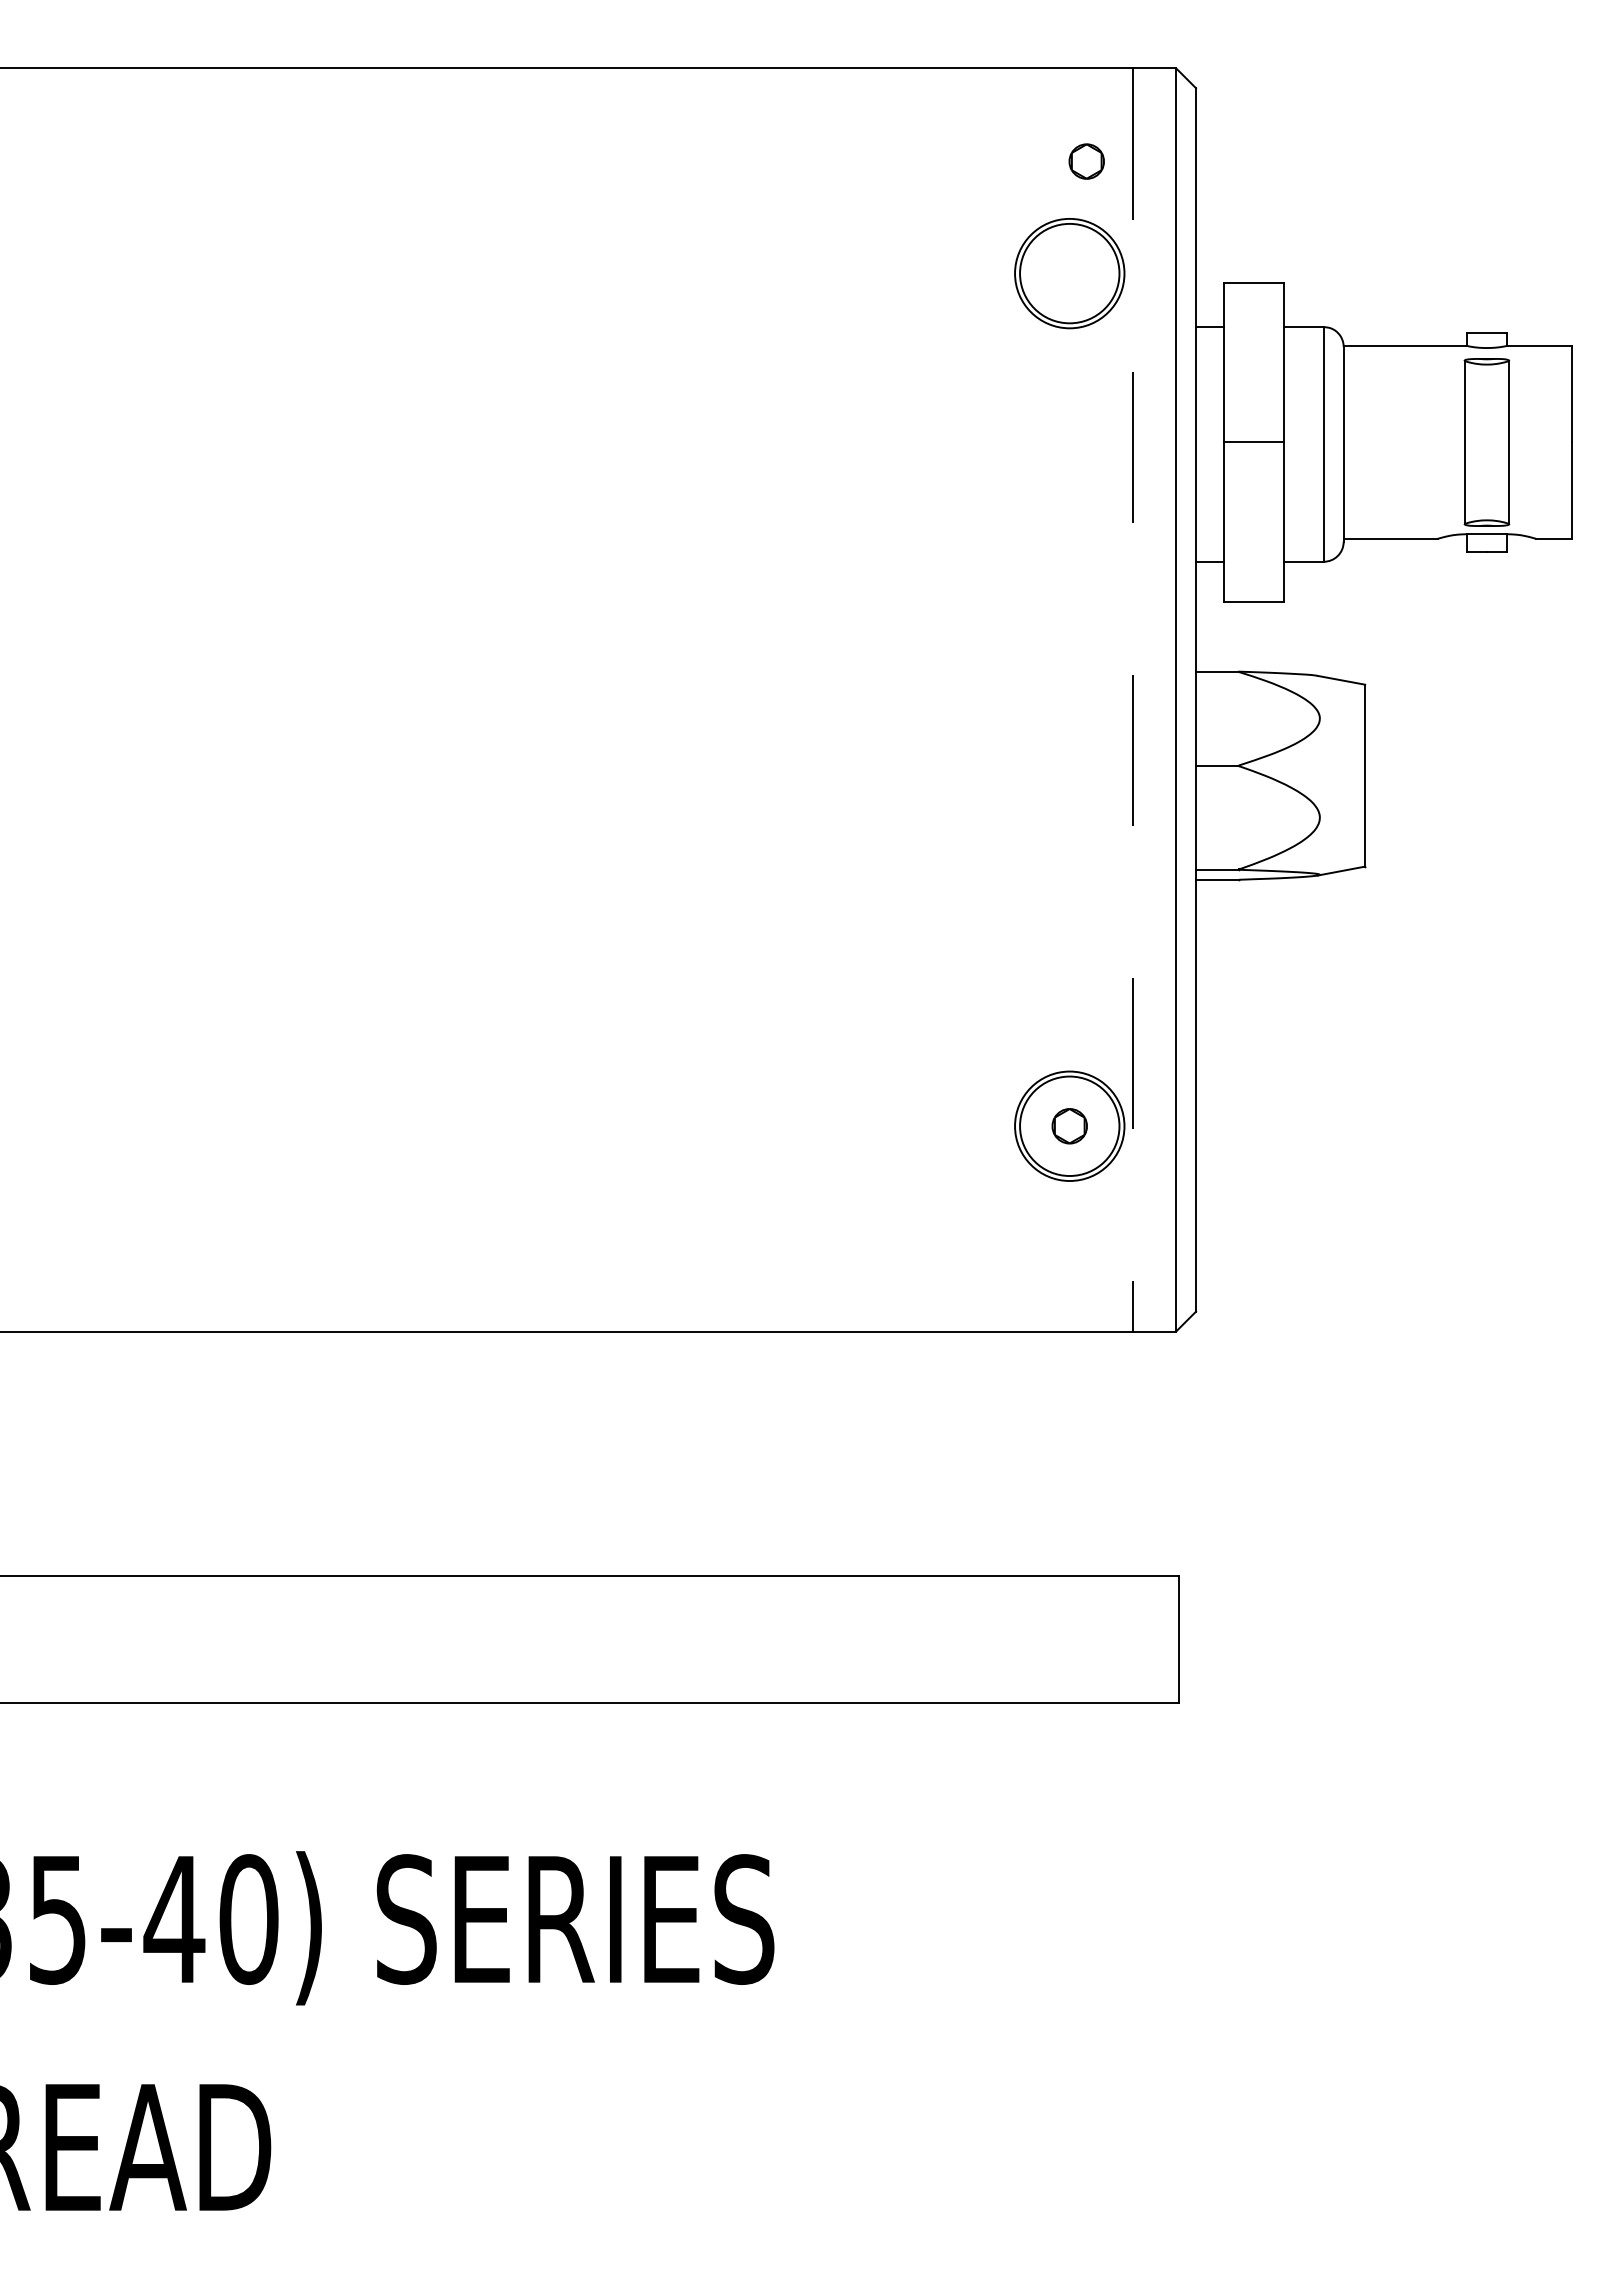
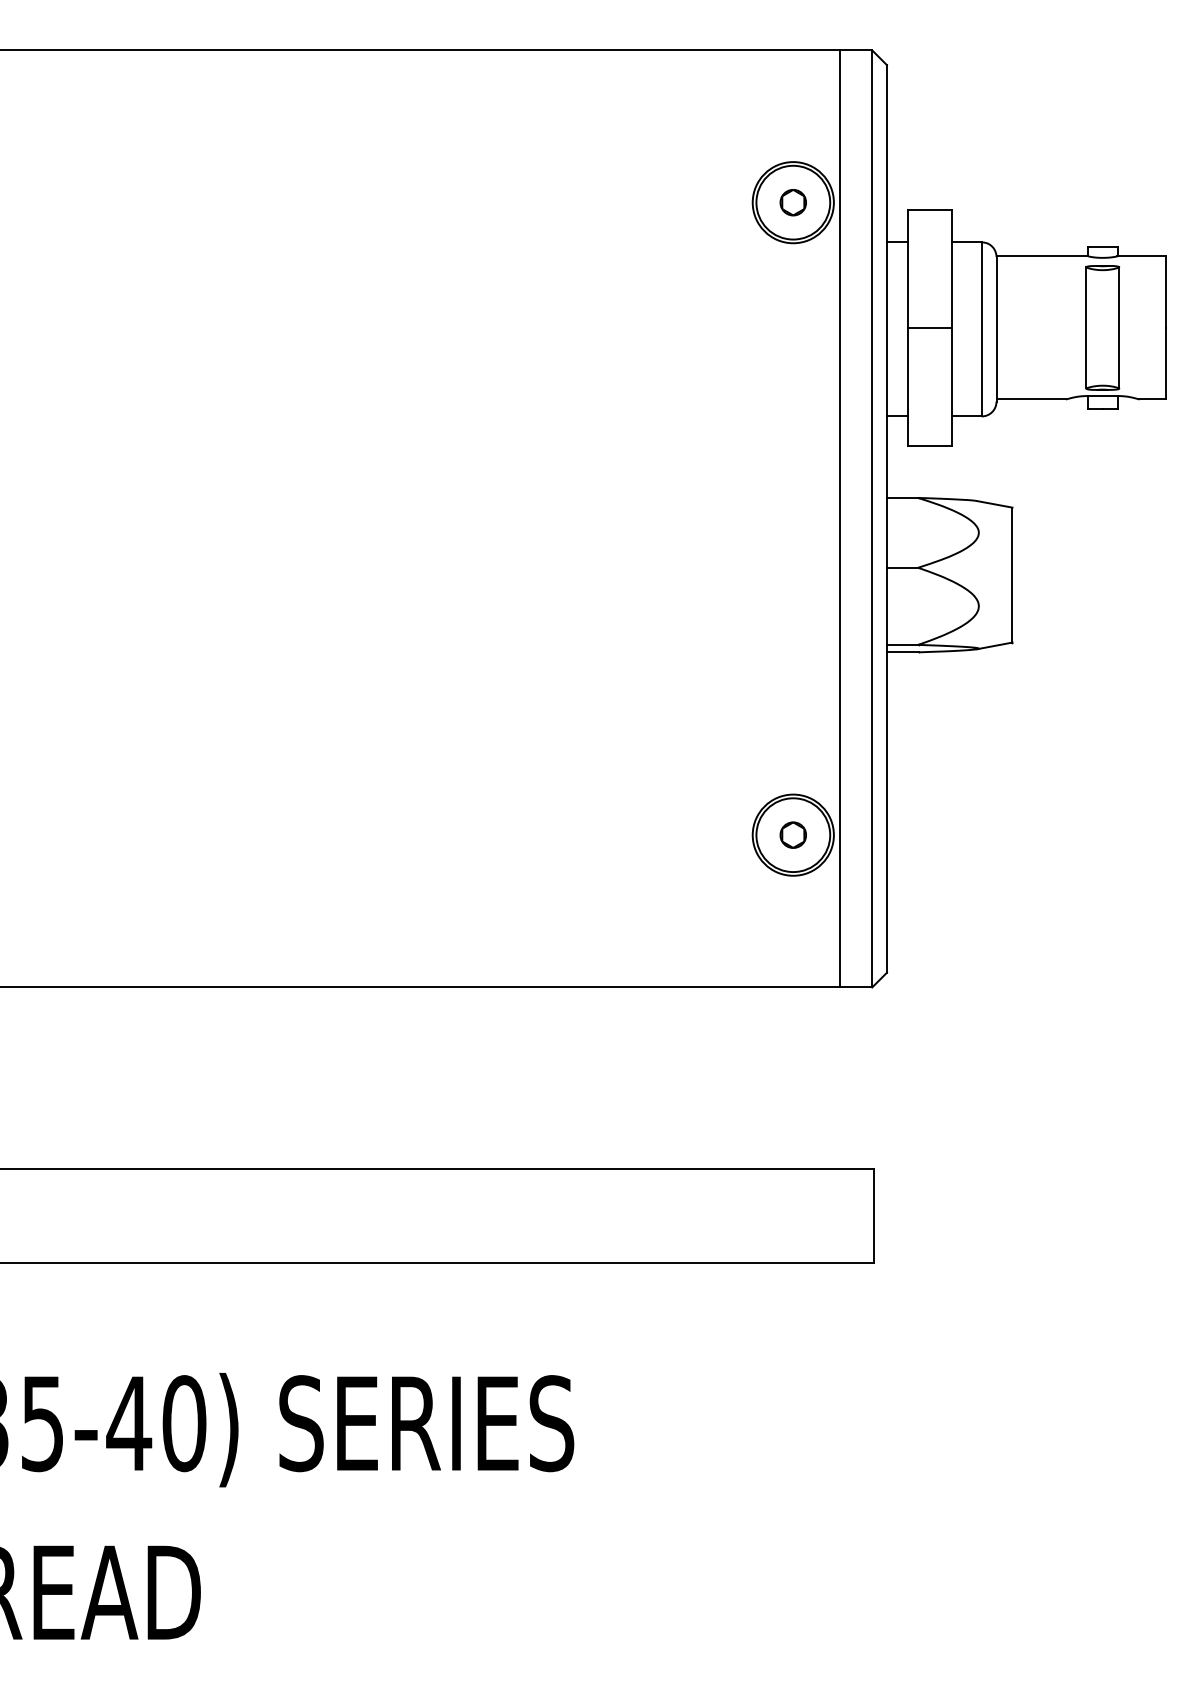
part: (1086, 161) -> (793, 202), moved
line: (1132, 699) -> (839, 518), dashed -> solid

